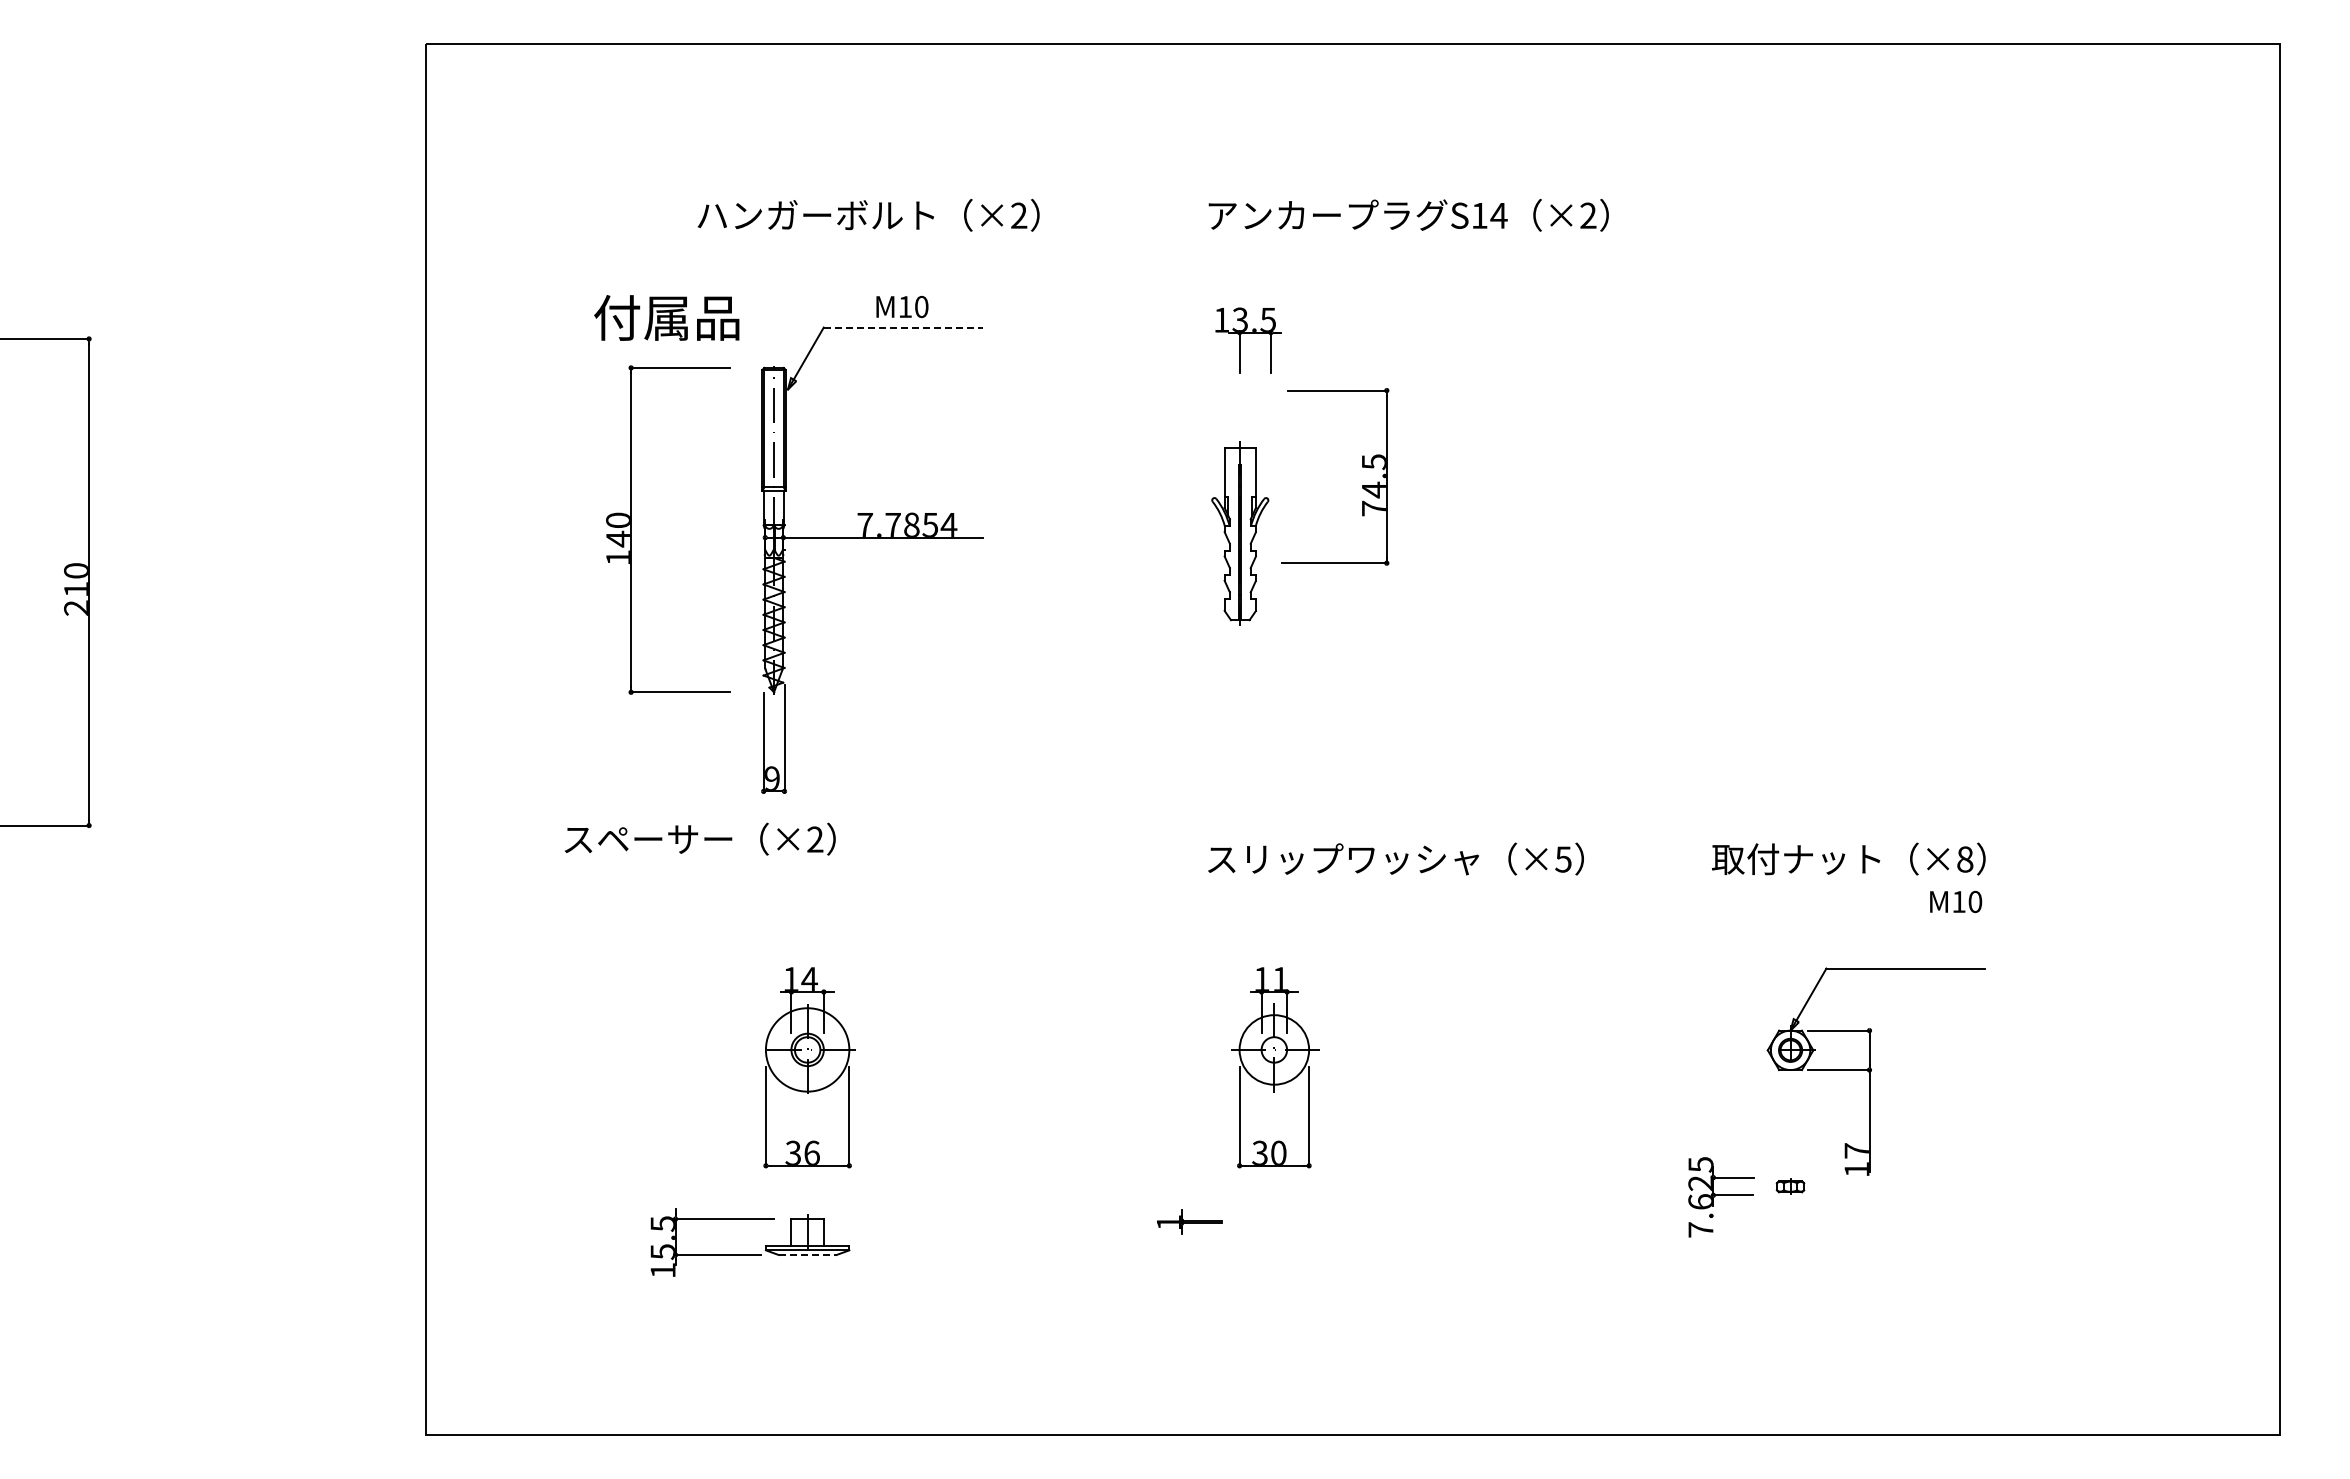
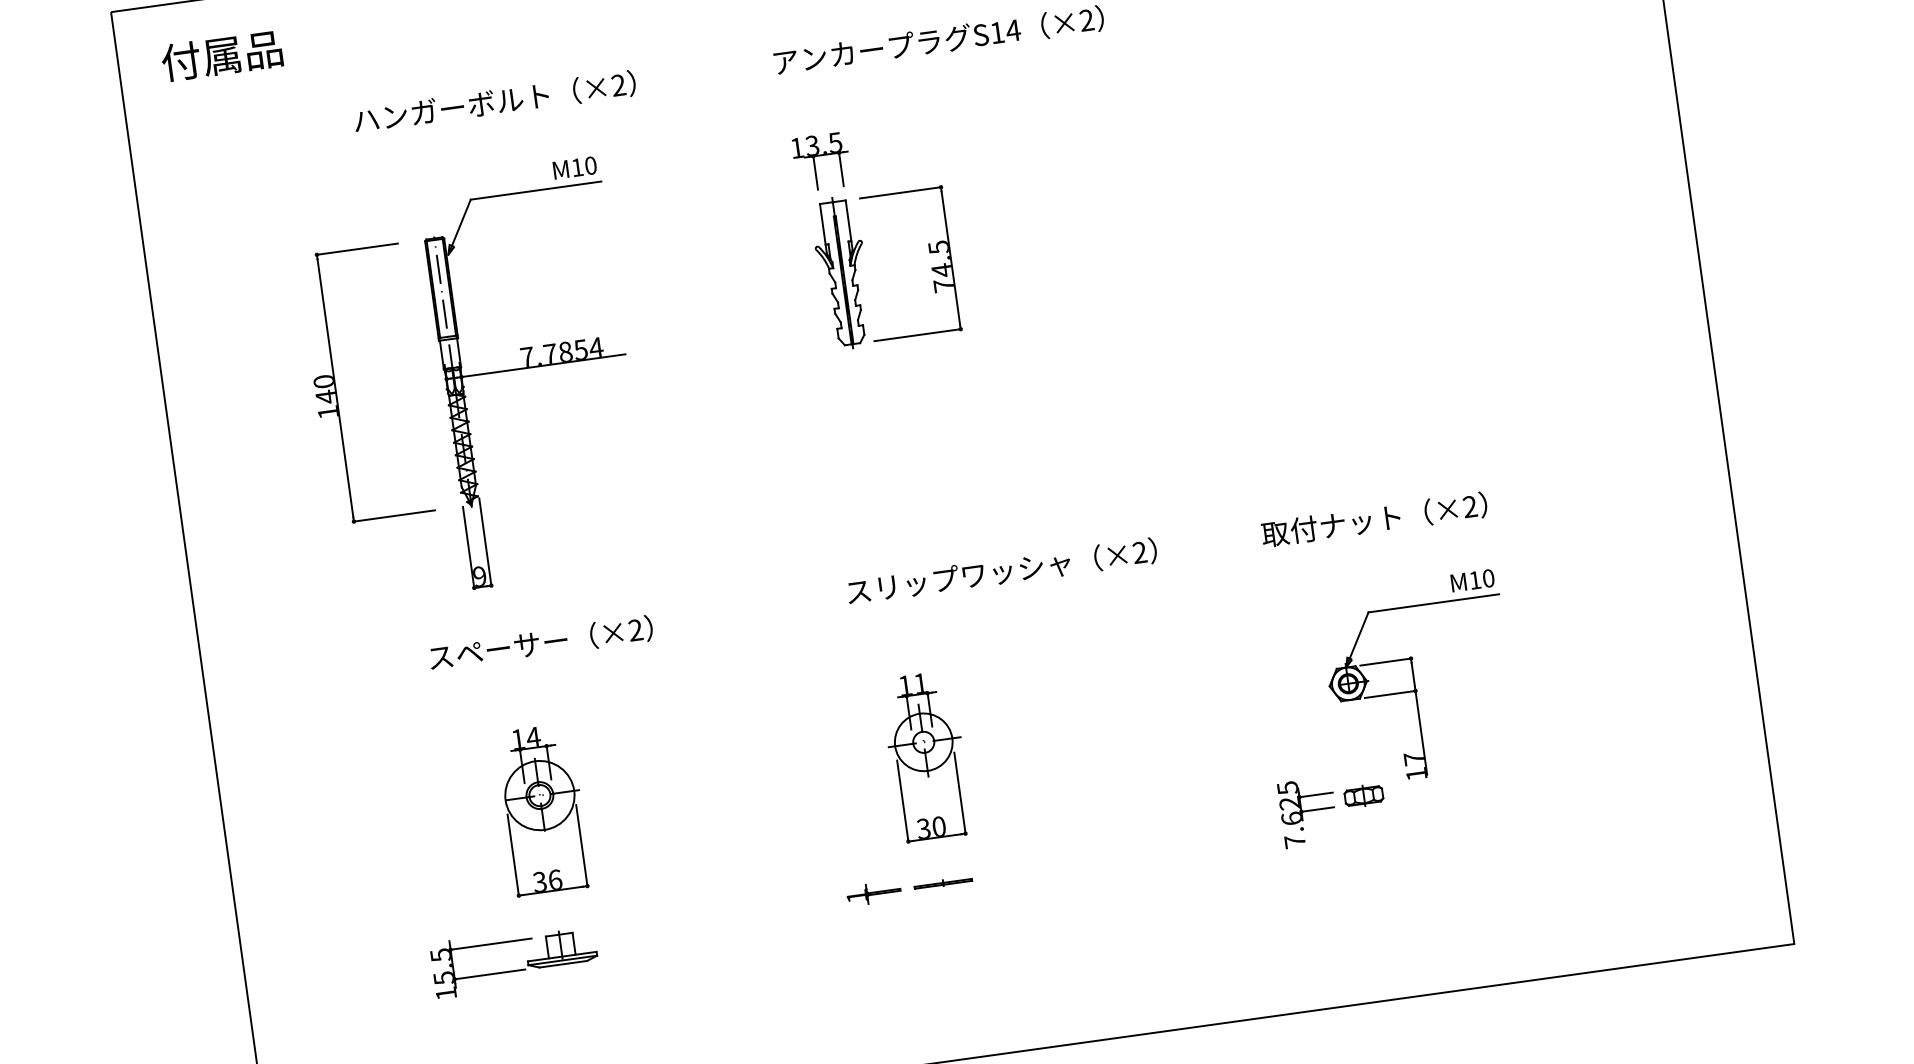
text: (902, 307) -> (575, 168), moved
text: (666, 317) -> (221, 55), moved
line: (903, 327) -> (536, 190), dashed -> solid
part: (1240, 533) -> (842, 272), moved
text: (700, 838) -> (541, 642), moved
text: (1563, 859) -> (1139, 552), ×5 -> ×2
text: (1965, 859) -> (1470, 506), ×8 -> ×2
text: (1956, 901) -> (1473, 580), moved
part: (1790, 1186) -> (1363, 795), size x1.67
part: (1274, 1220) -> (943, 882), added
line: (807, 1255) -> (563, 964), dashed -> solid

